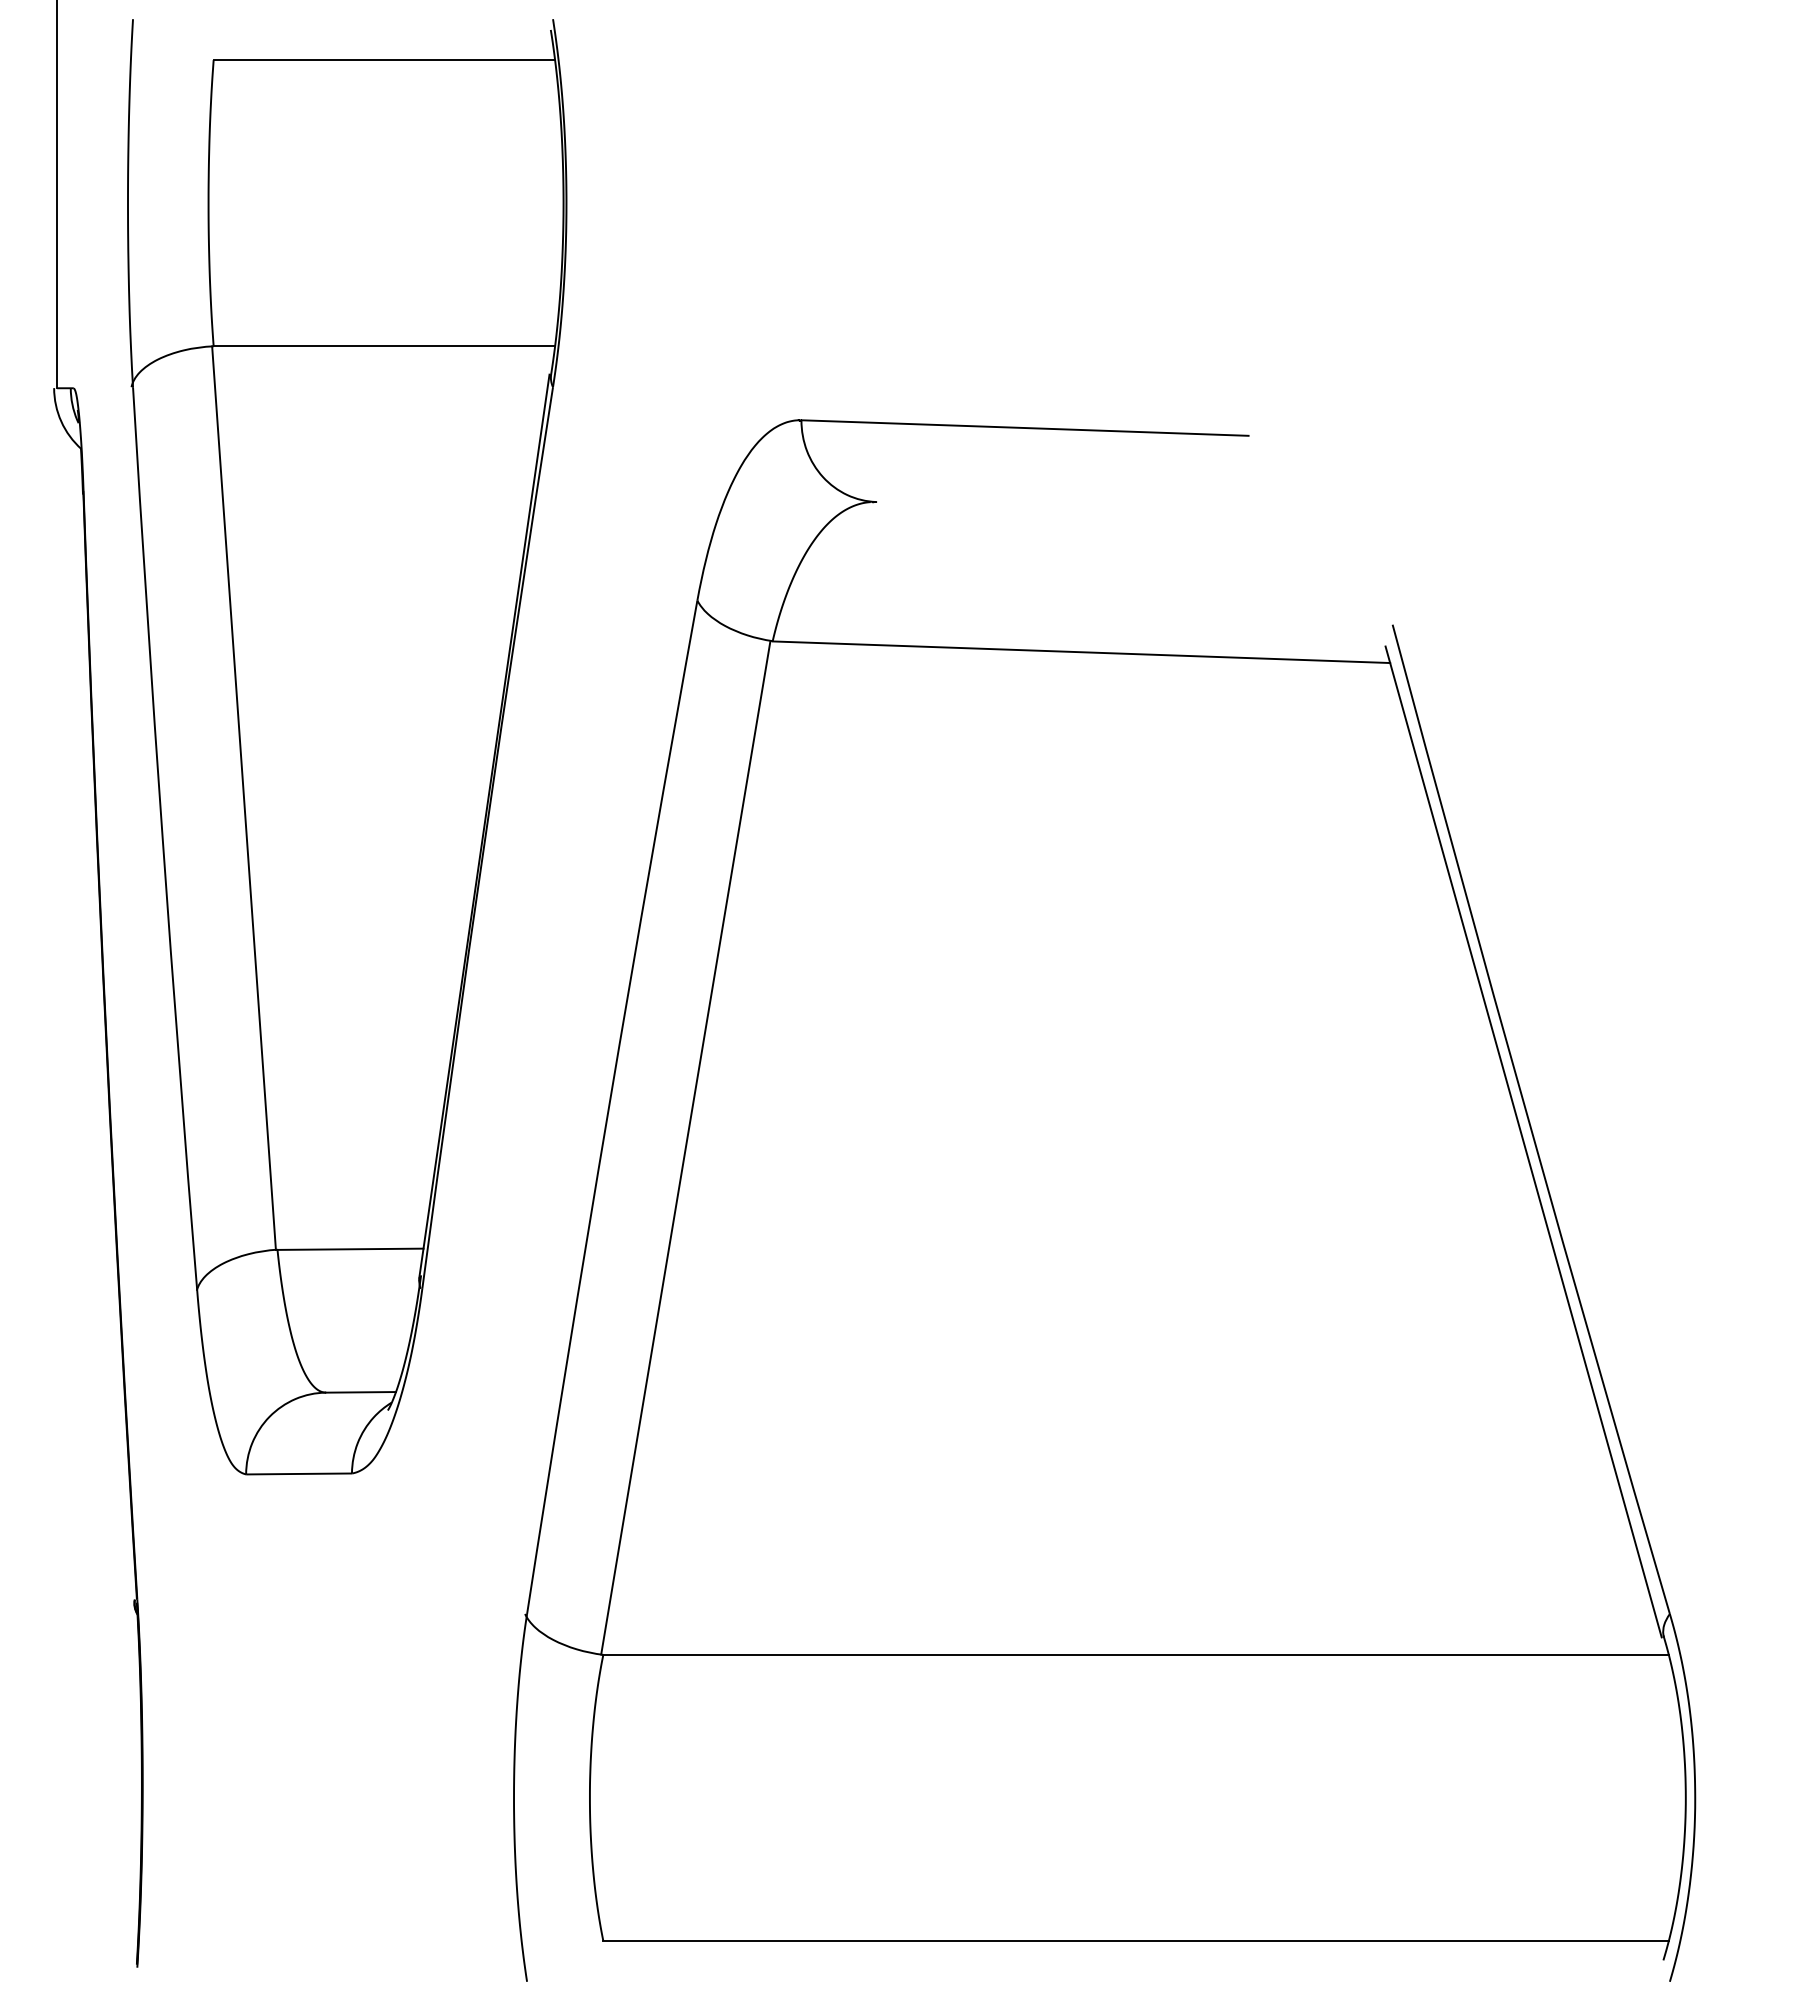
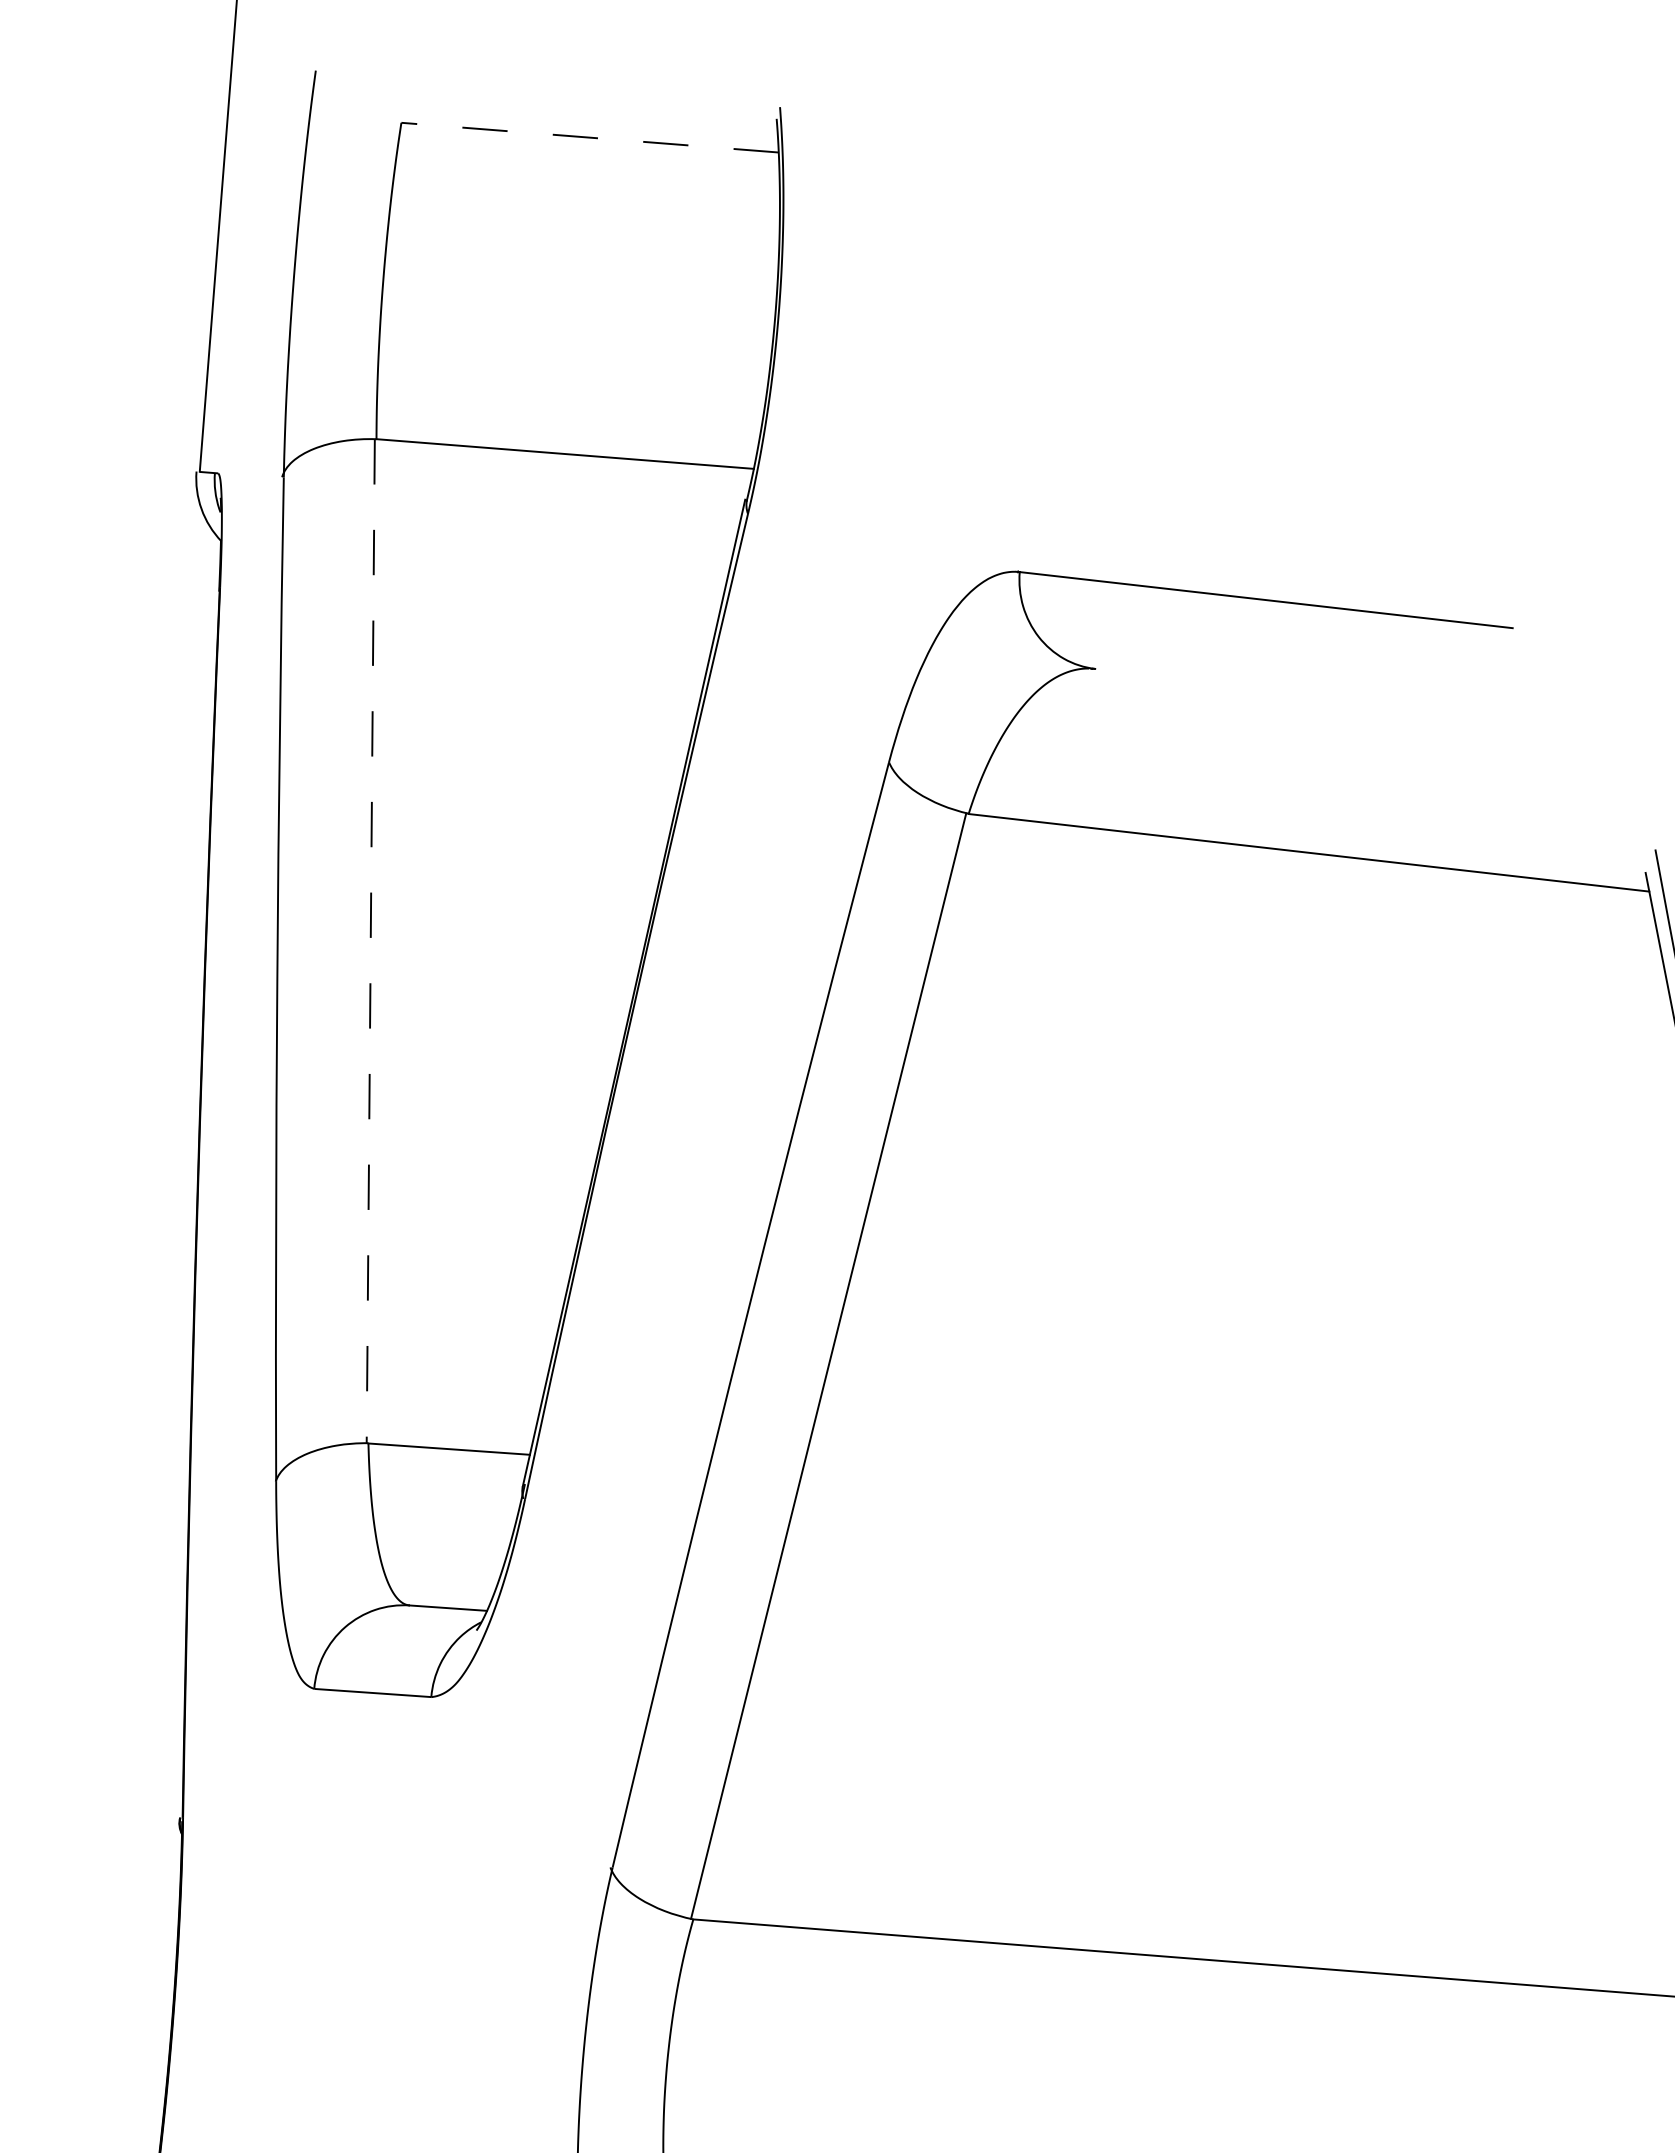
line: (384, 60) -> (590, 138), solid -> dashed
line: (244, 798) -> (371, 941), solid -> dashed

